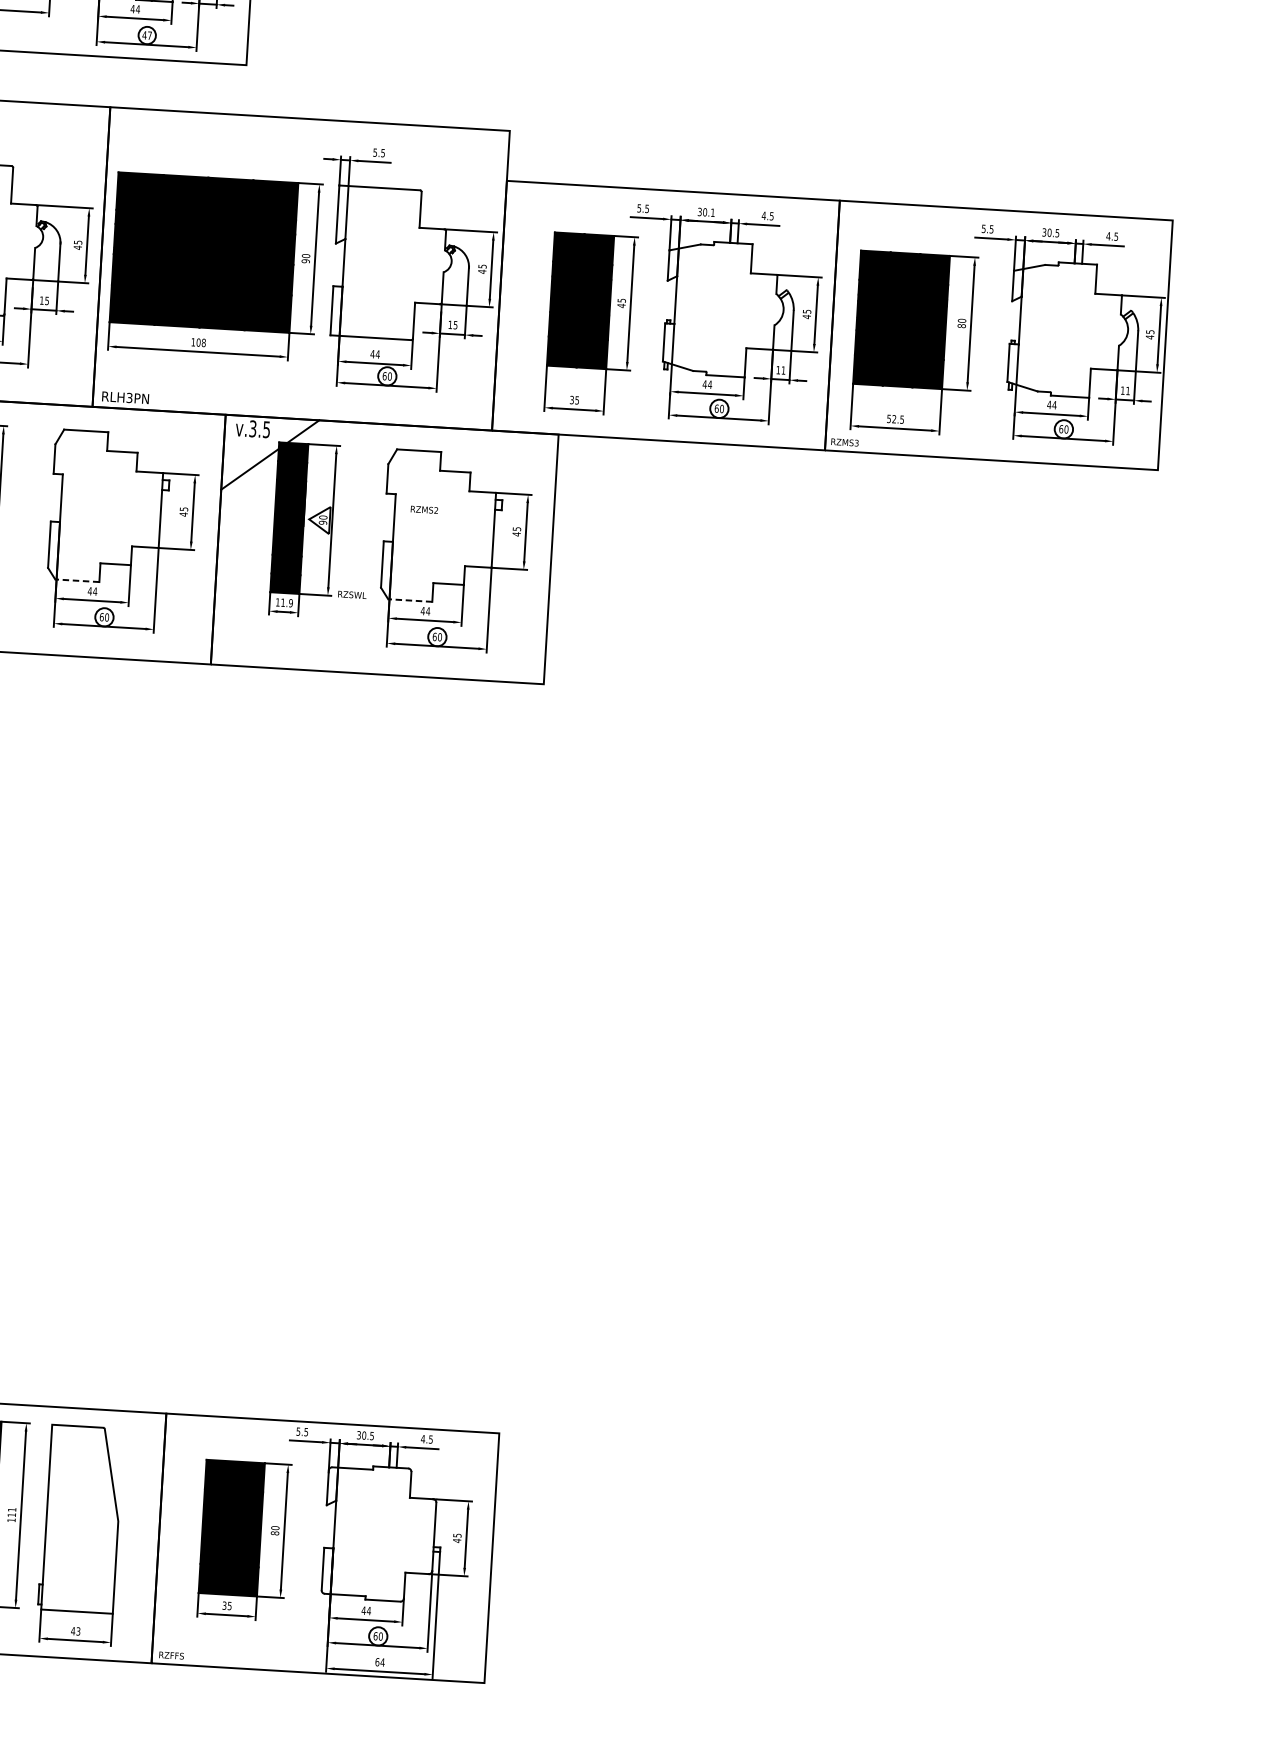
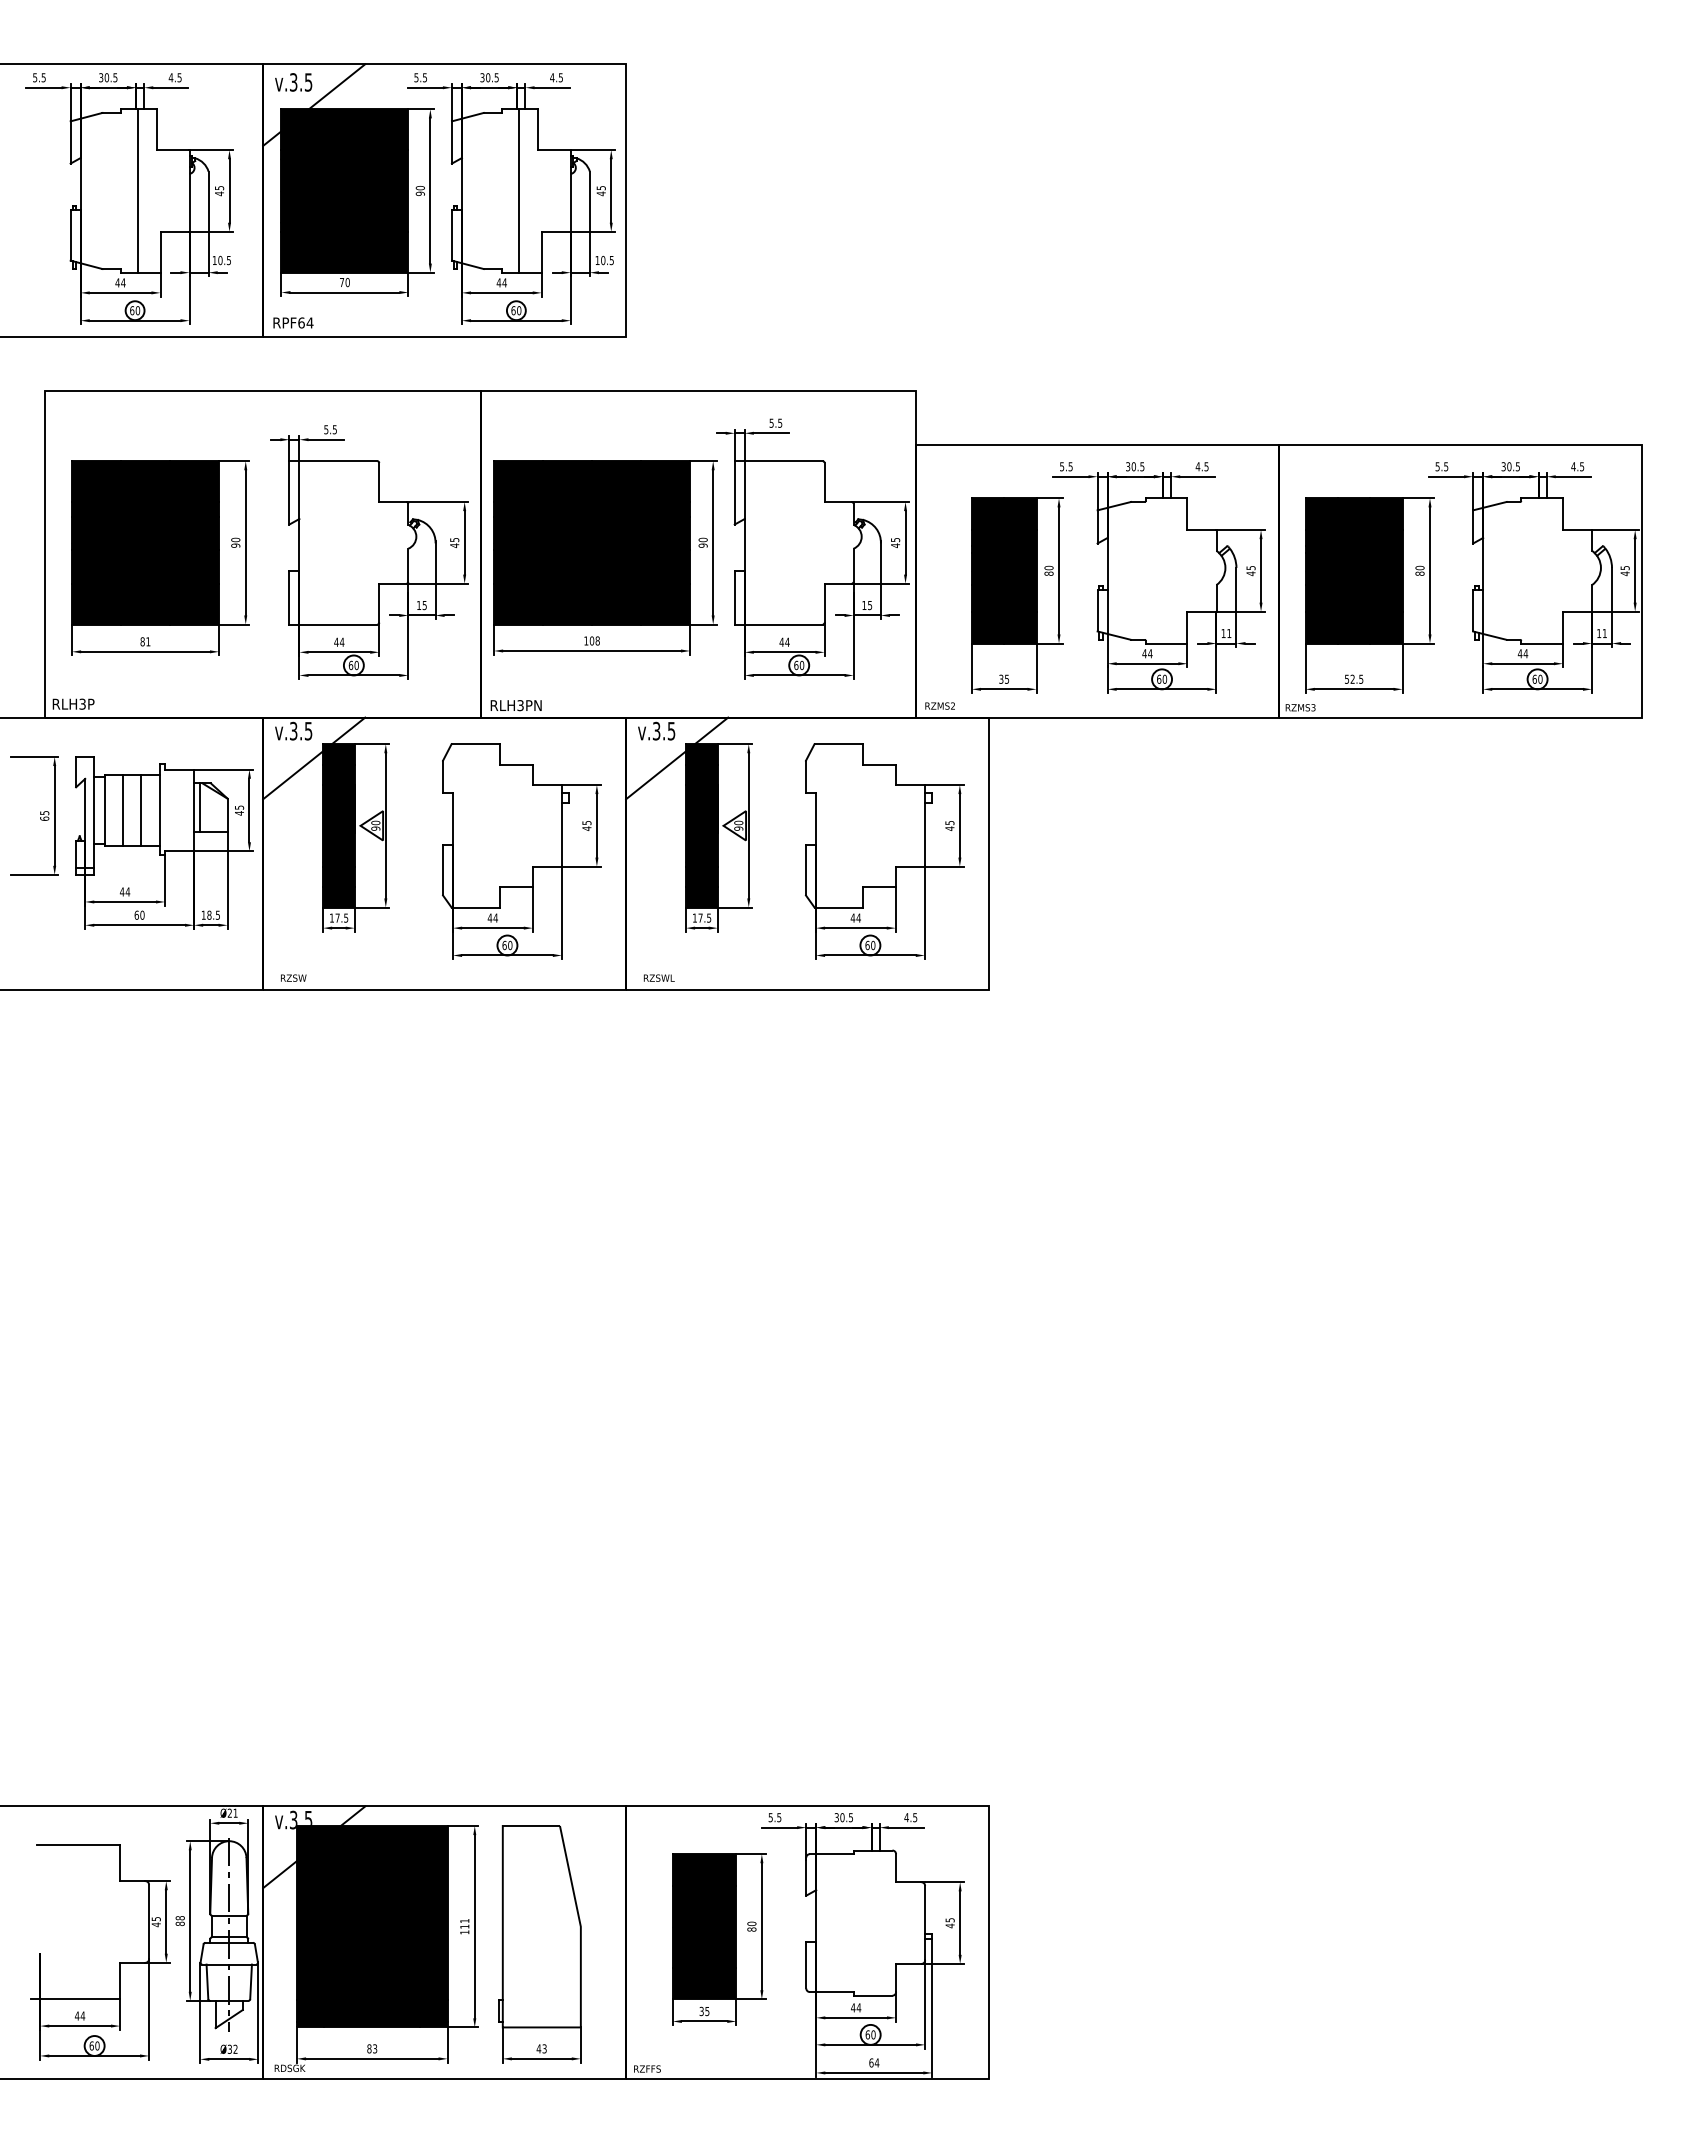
text: (147, 35) -> (516, 310), 47 -> 60
text: (713, 212) -> (1142, 466), 30.1 -> 30.5
text: (621, 302) -> (1048, 570), 45 -> 80
text: (423, 509) -> (939, 705), moved
line: (77, 580) -> (475, 907), dashed -> solid
text: (351, 594) -> (658, 977), moved
line: (410, 600) -> (838, 907), dashed -> solid
text: (286, 602) -> (704, 917), 11.9 -> 17.5

